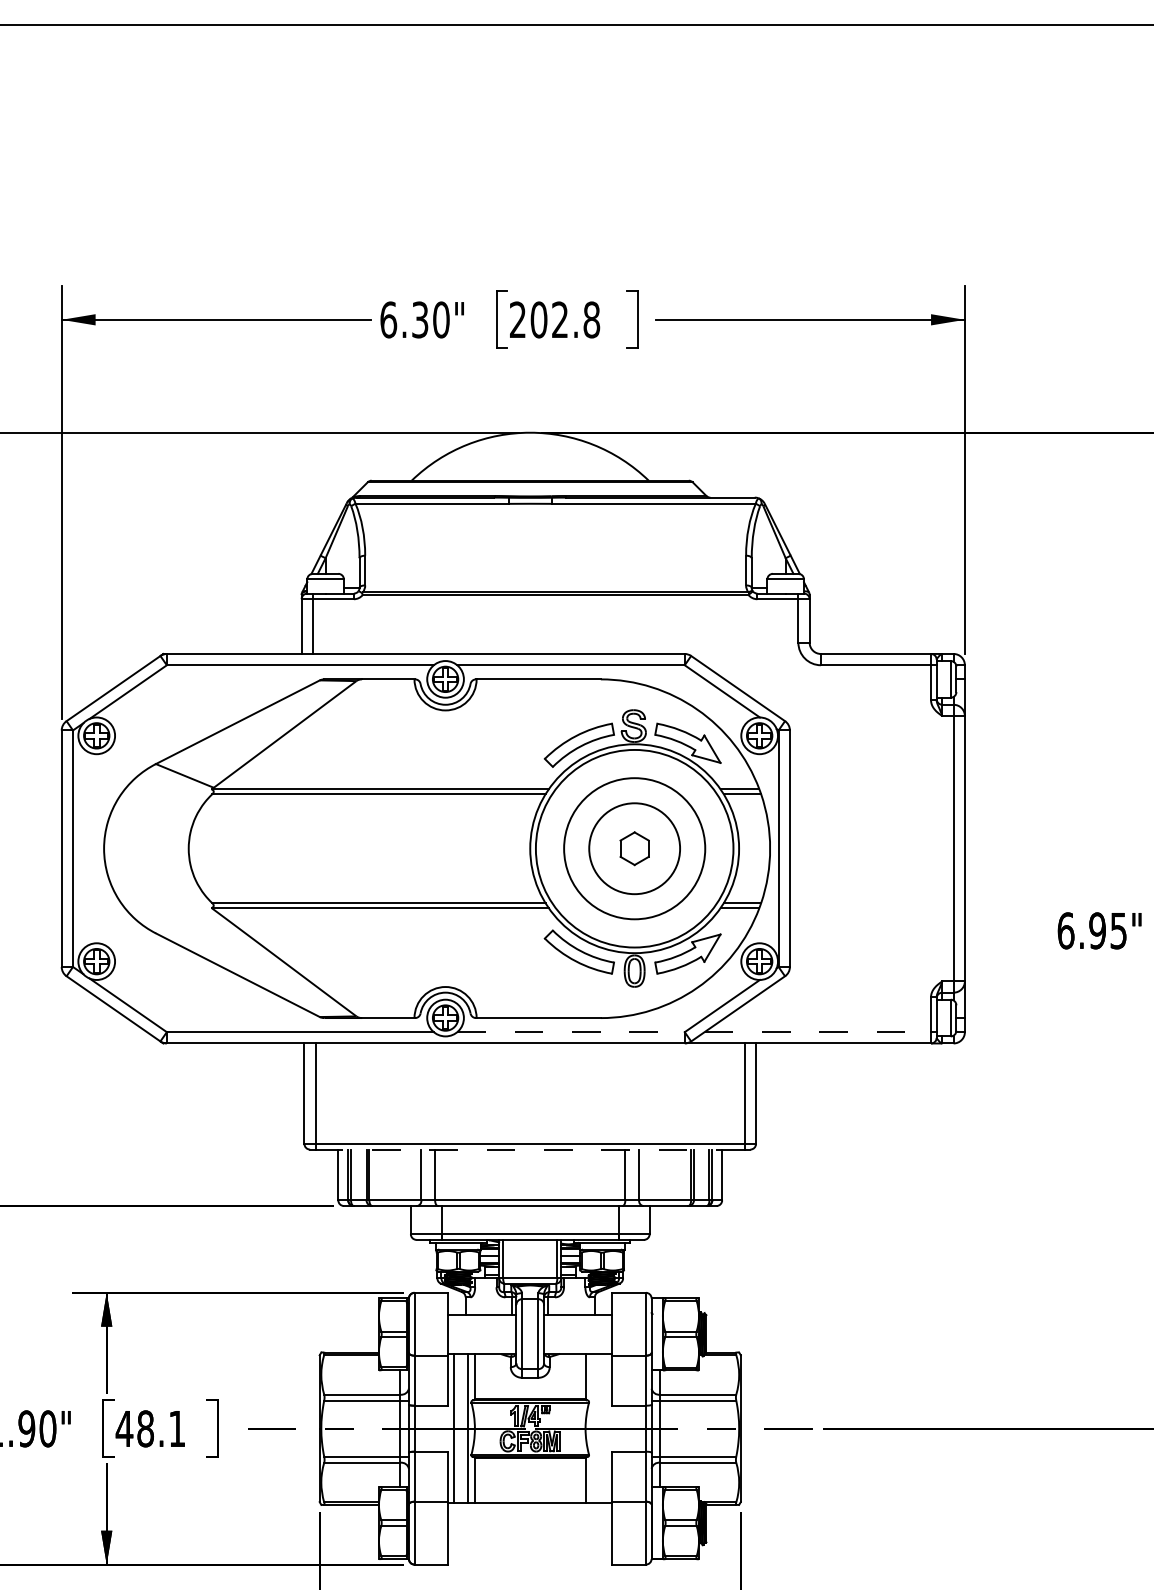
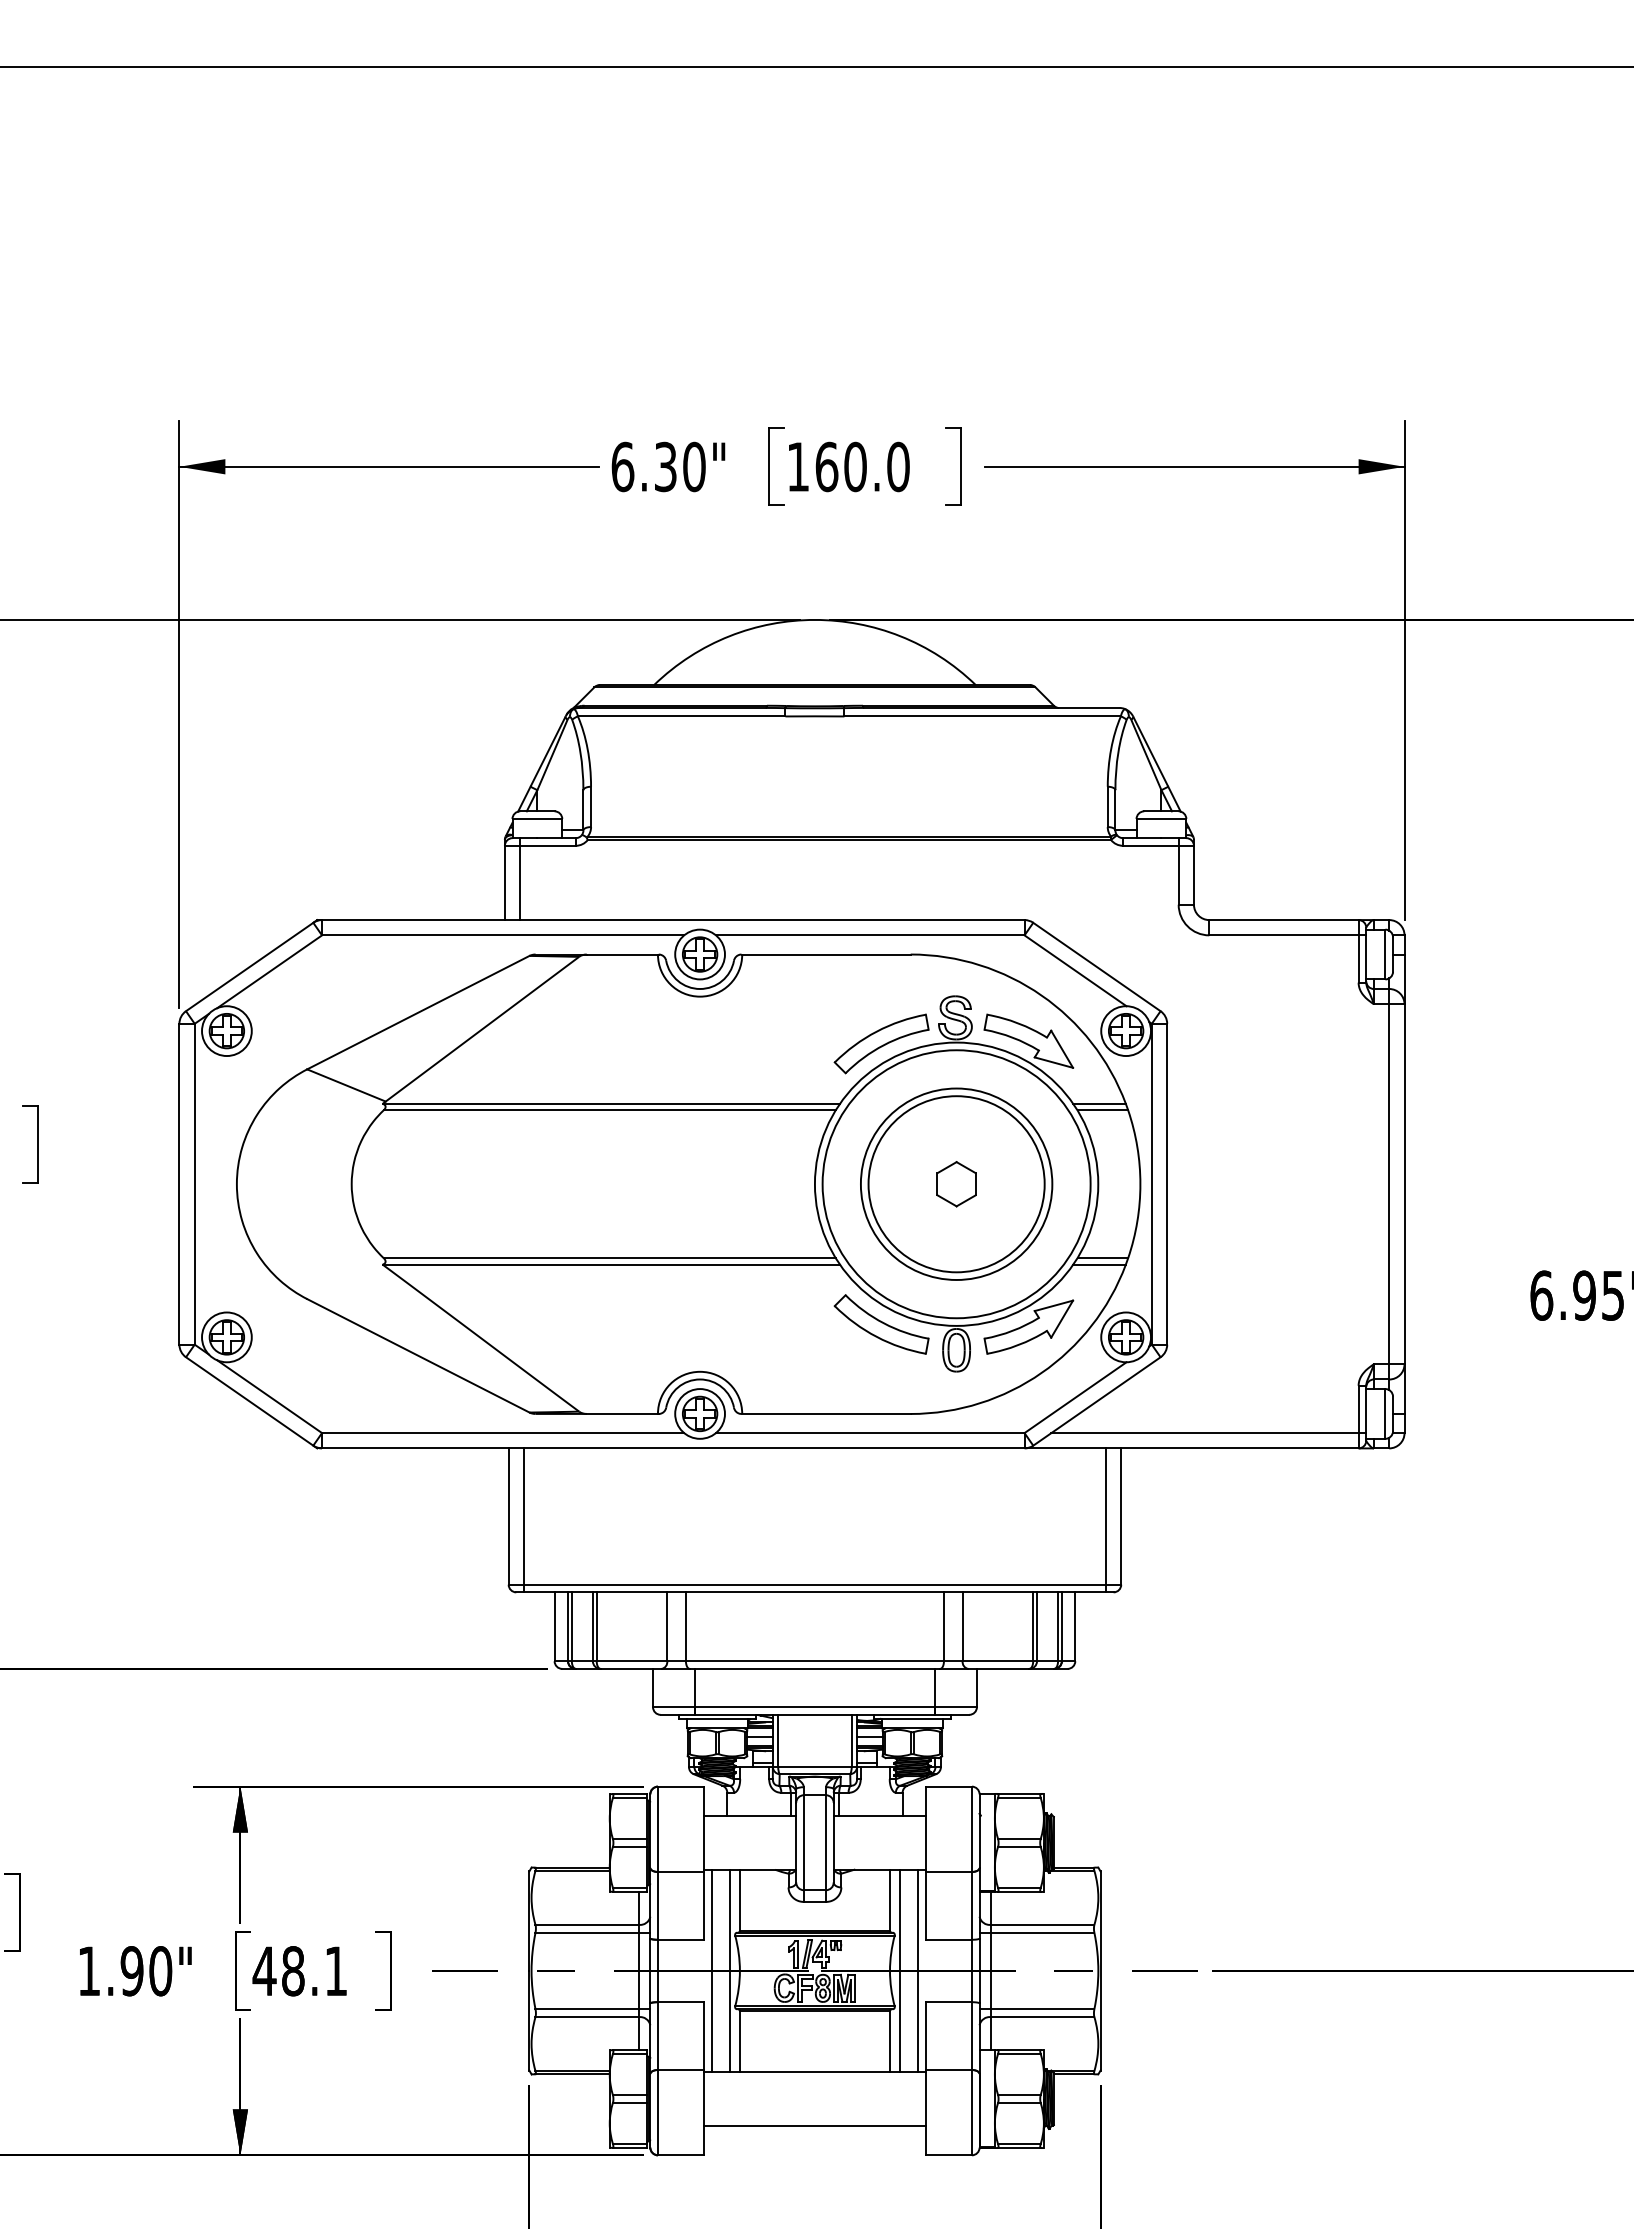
text: (554, 319) -> (848, 466), 202.8 -> 160.0
circle: (634, 848) -> (956, 1184), size x1.43
line: (571, 1032) -> (870, 1433), dashed -> solid
line: (818, 1032) -> (1205, 1433), dashed -> solid
line: (529, 1149) -> (814, 1592), dashed -> solid
line: (592, 1428) -> (899, 1970), added
line: (606, 1428) -> (918, 1970), added
line: (529, 1542) -> (814, 2125), added

